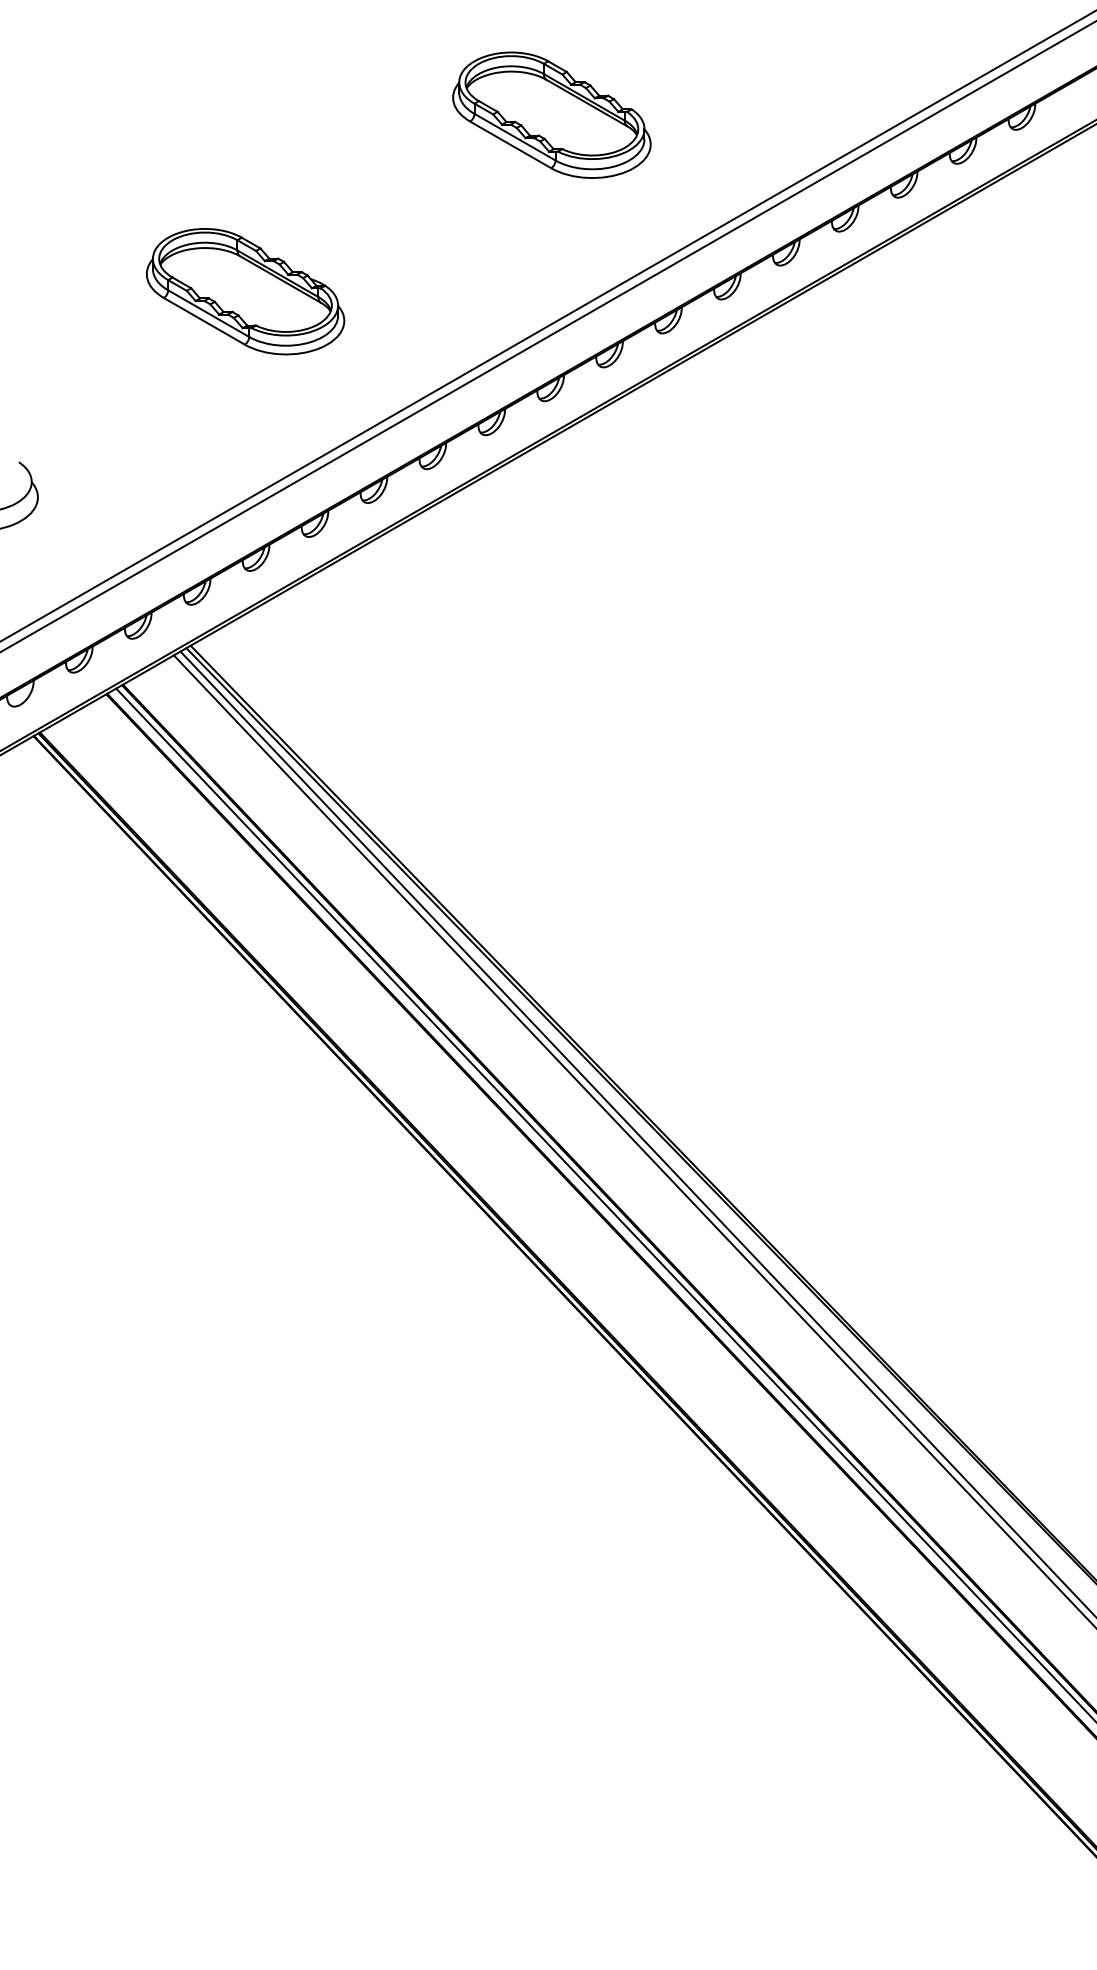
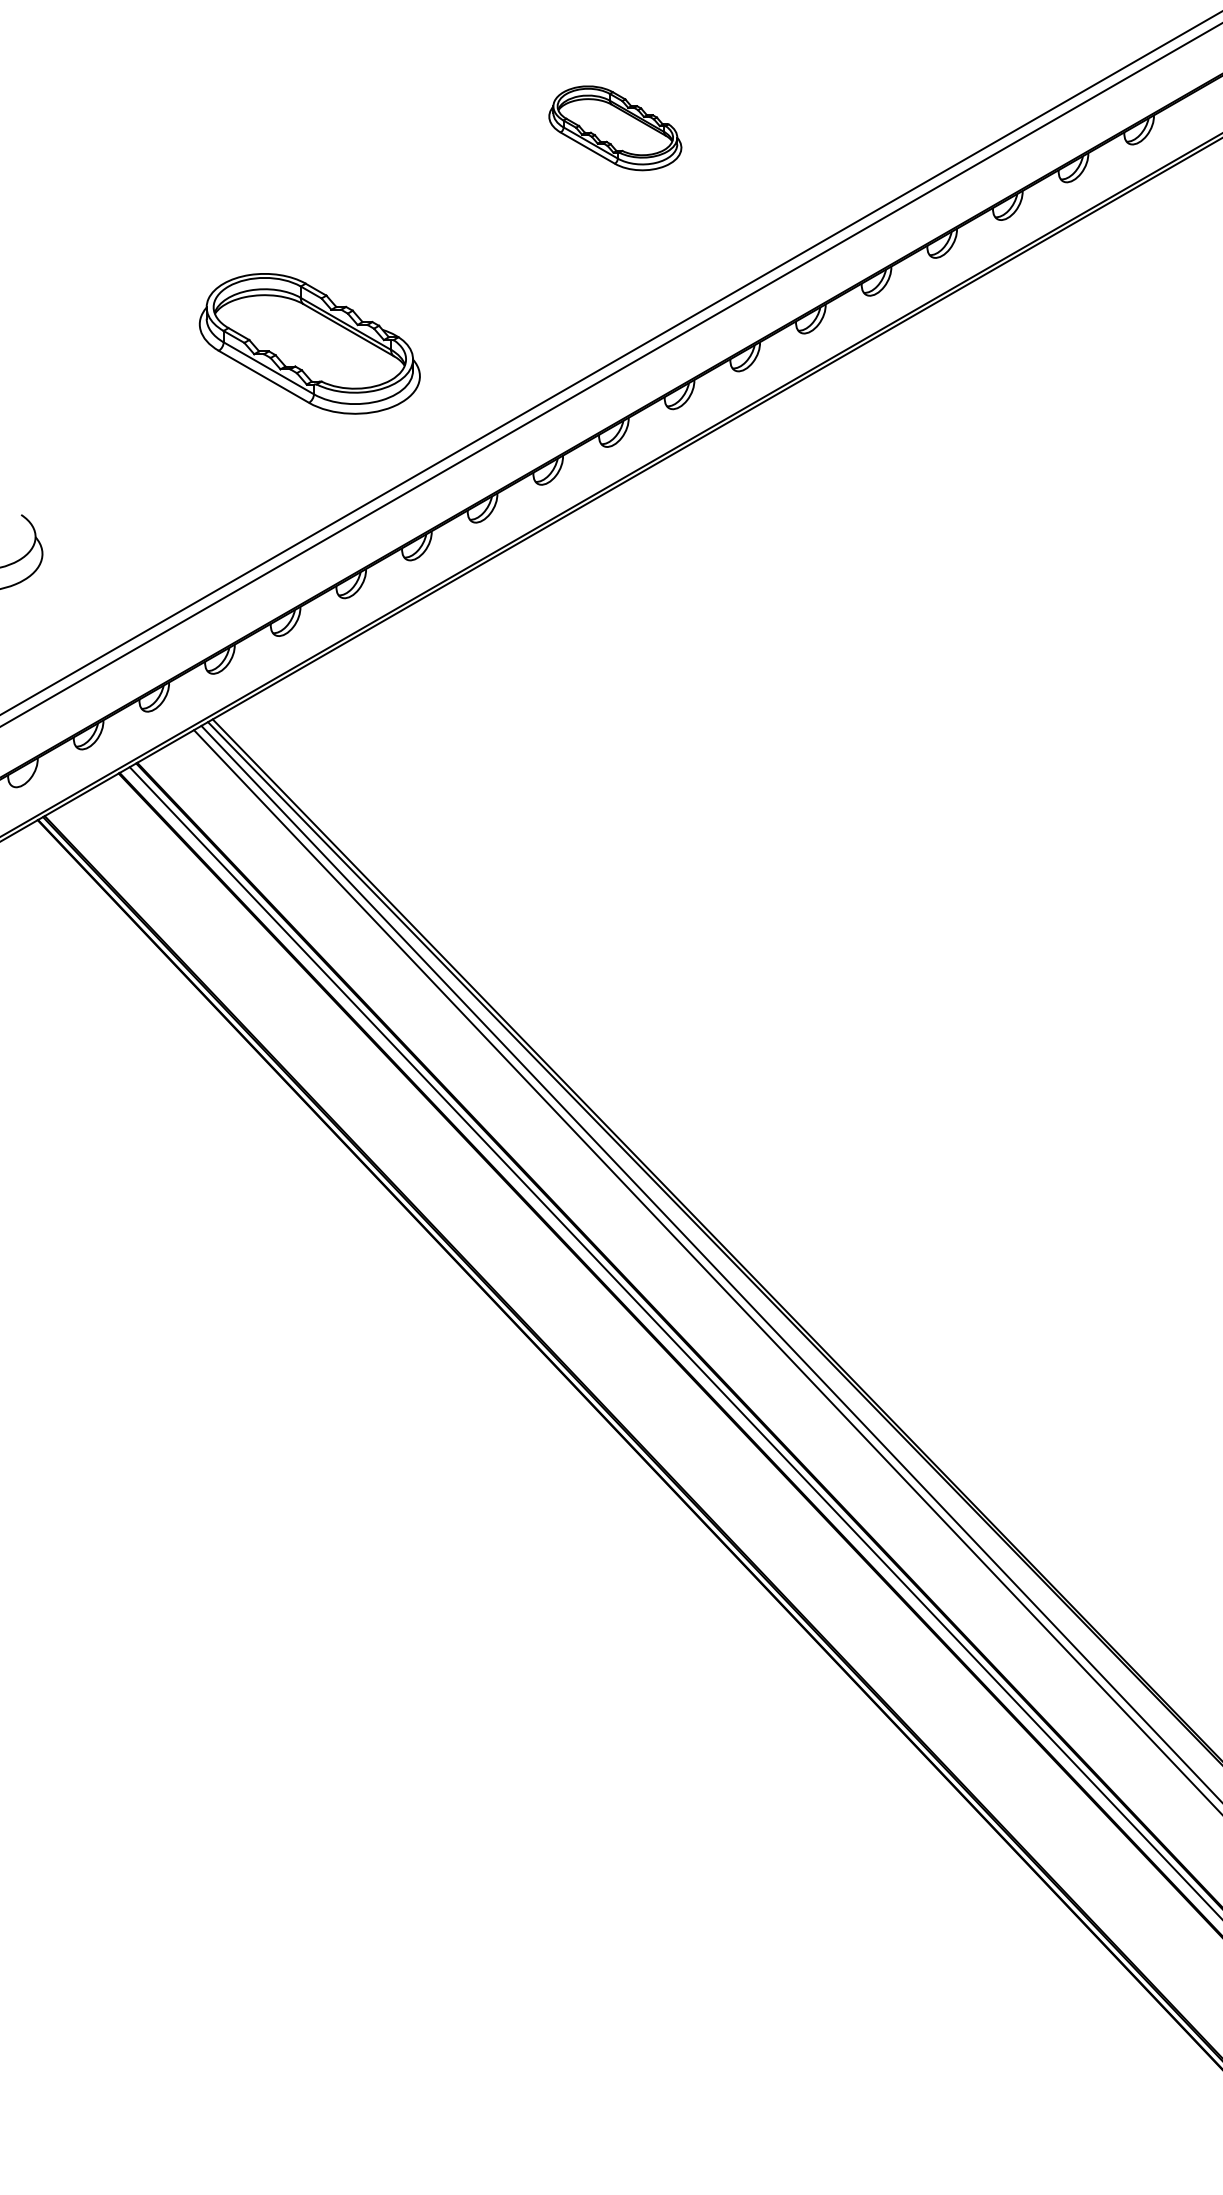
part: (552, 115) -> (615, 128), size x0.6
part: (245, 291) -> (309, 343), moved

